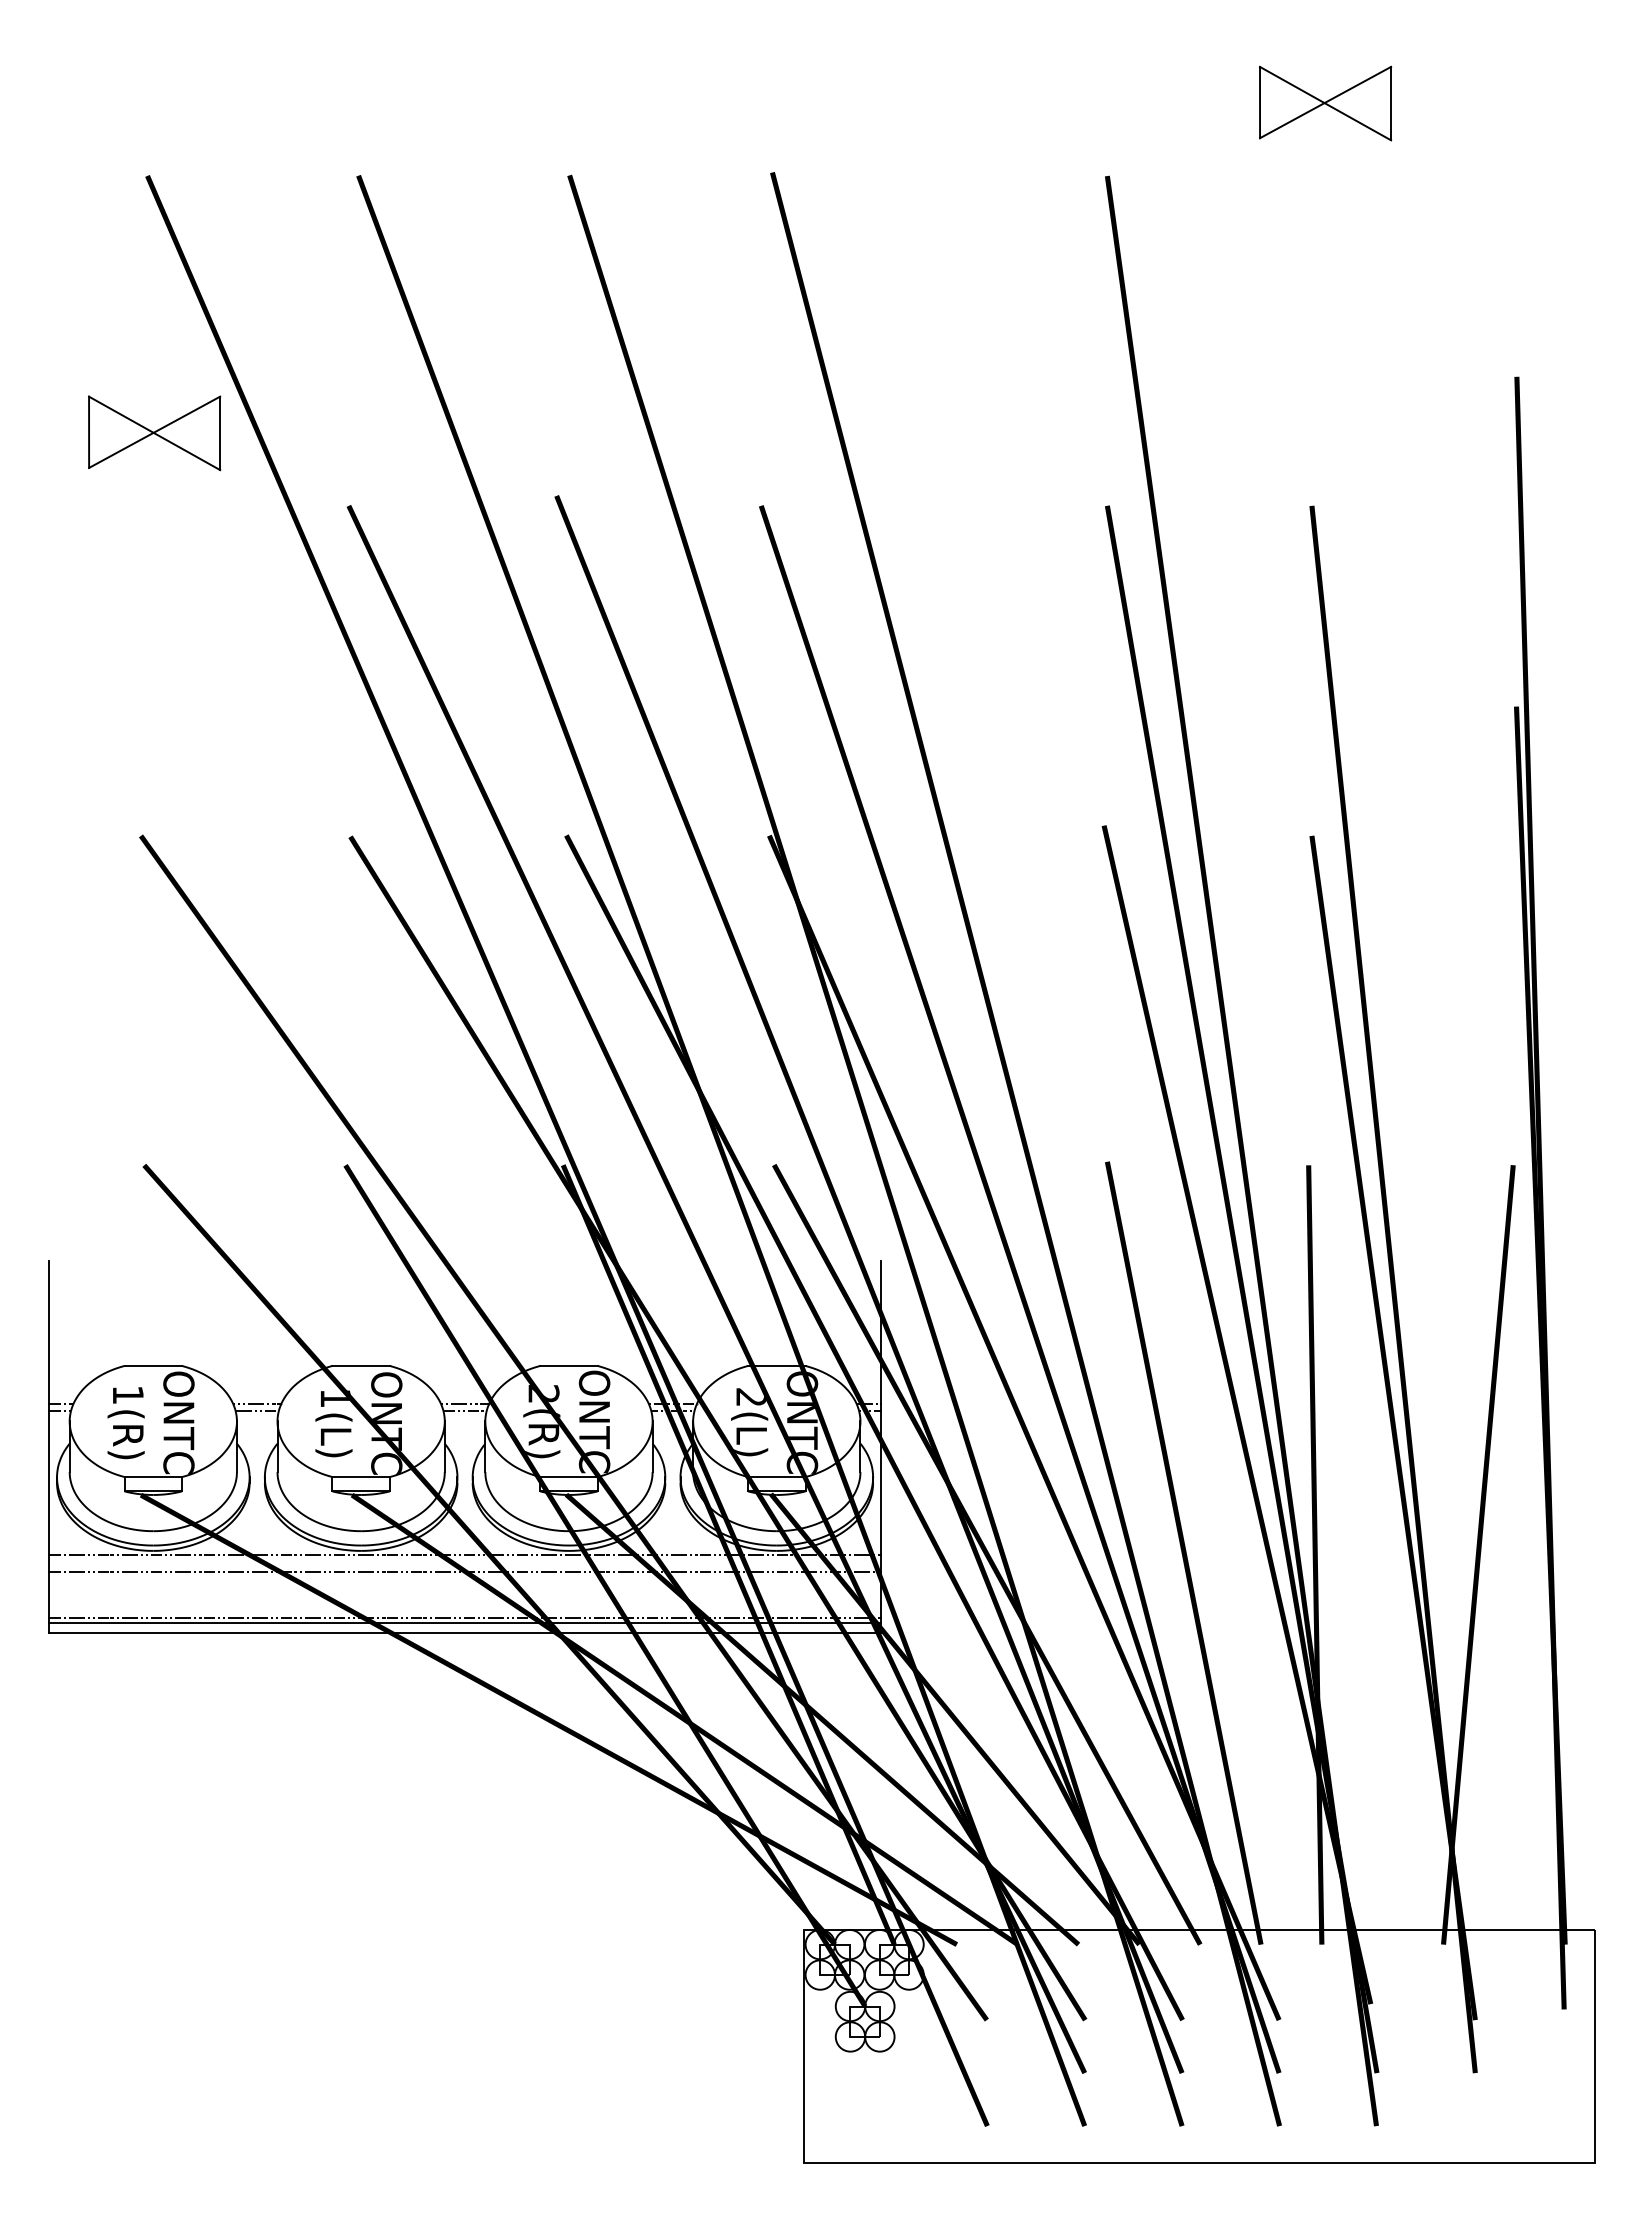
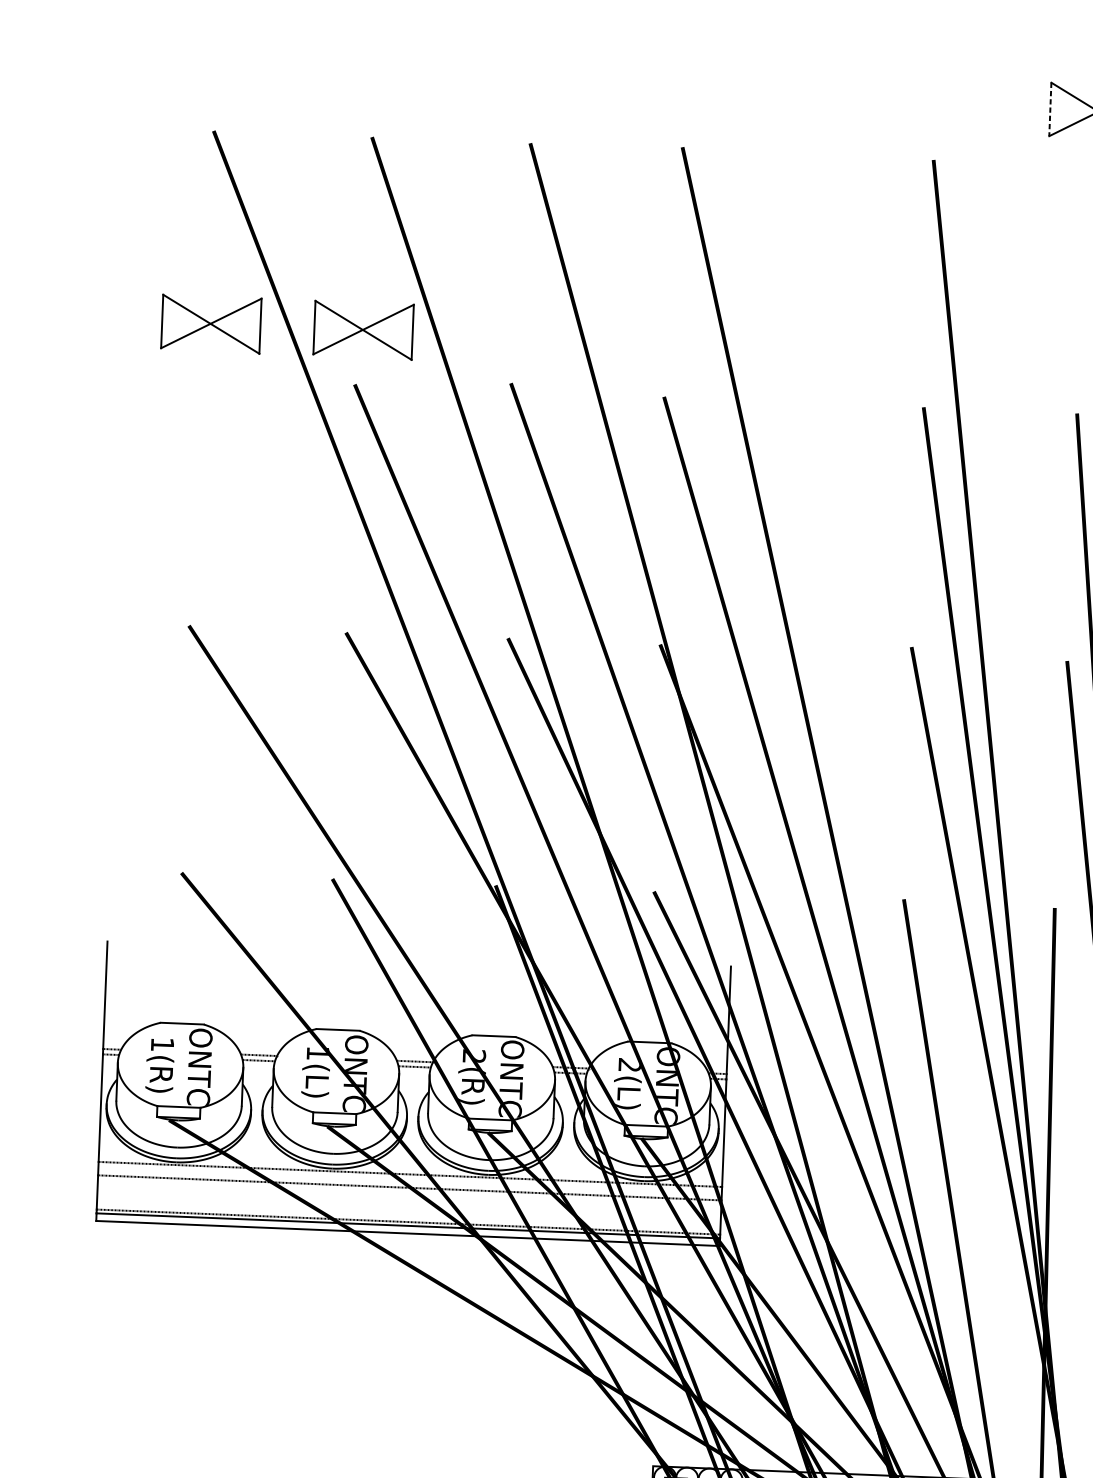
line: (1260, 102) -> (1050, 109), solid -> dashed
part: (357, 433) -> (363, 330), added

